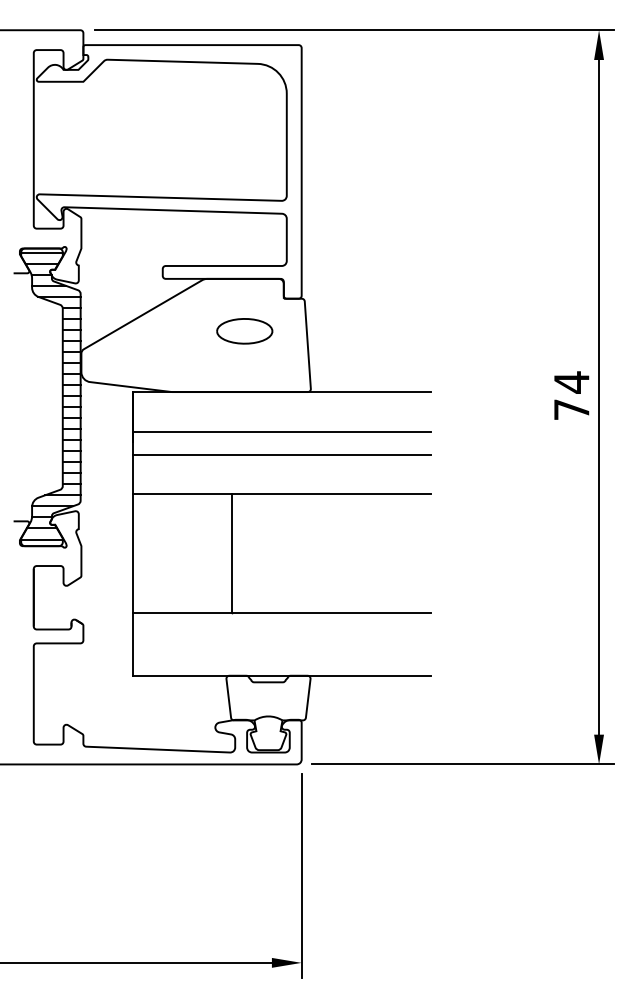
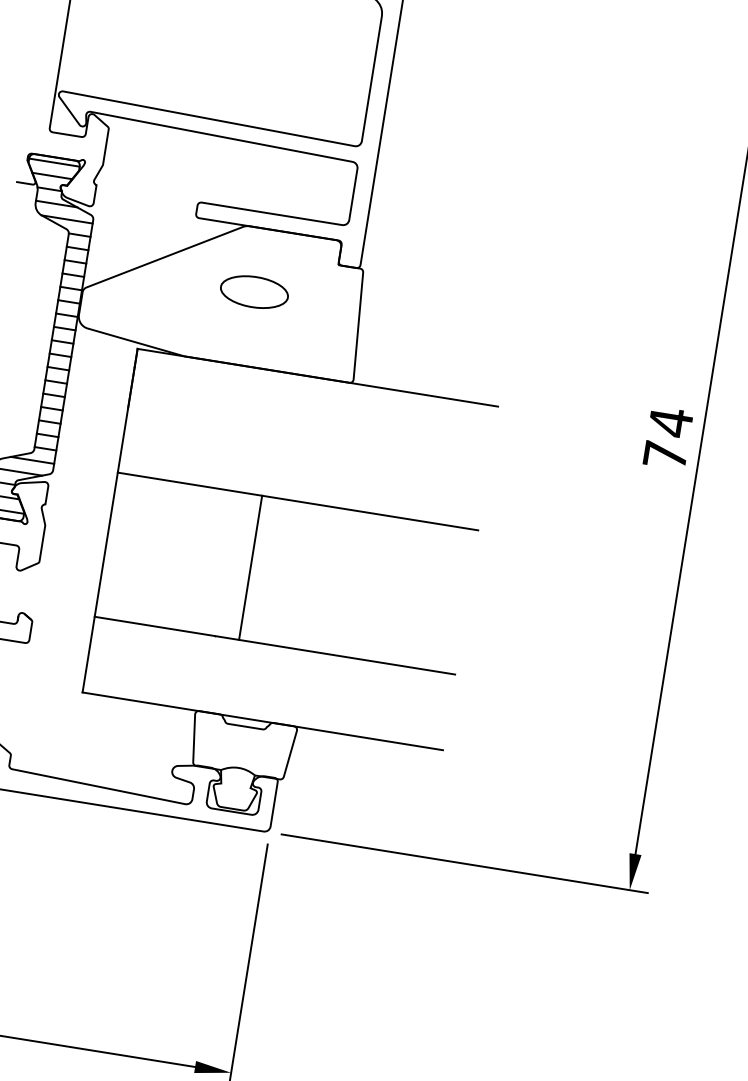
part: (244, 331) -> (254, 292), moved
line: (281, 431) -> (309, 425), removed
line: (281, 454) -> (305, 453), removed
line: (232, 553) -> (251, 567), moved

